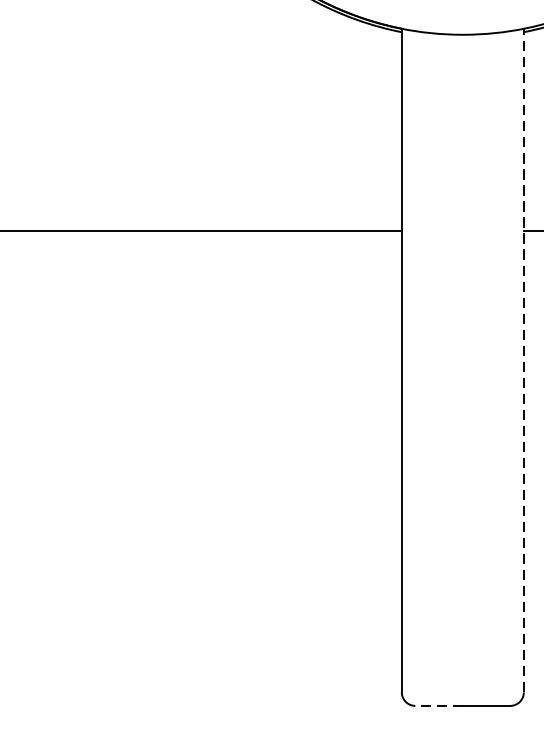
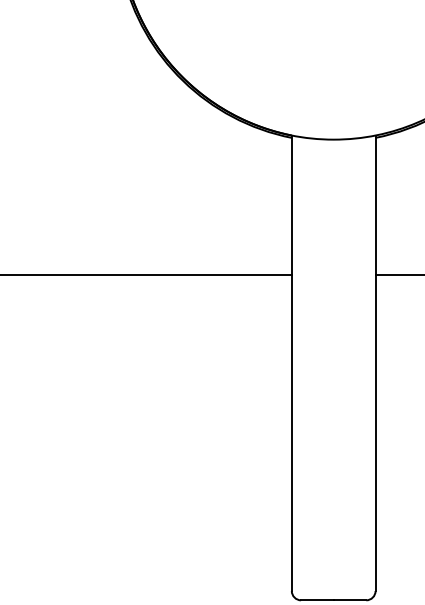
line: (523, 360) -> (375, 363), dashed -> solid
line: (437, 706) -> (316, 600), dashed -> solid

